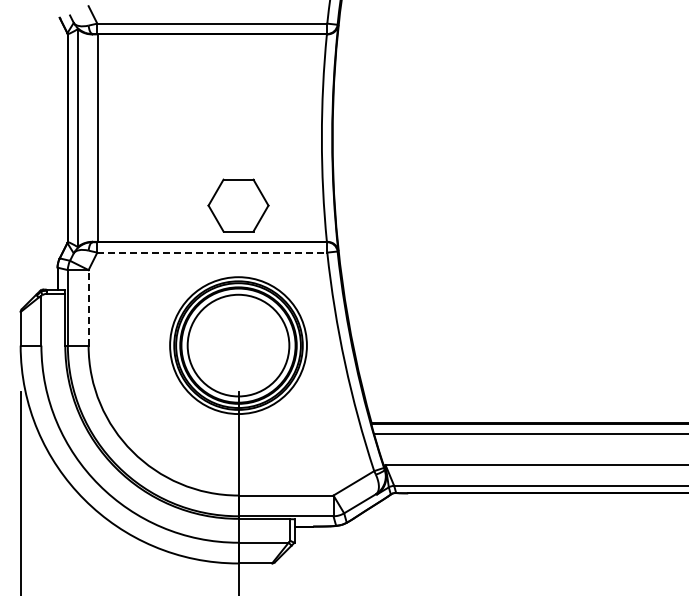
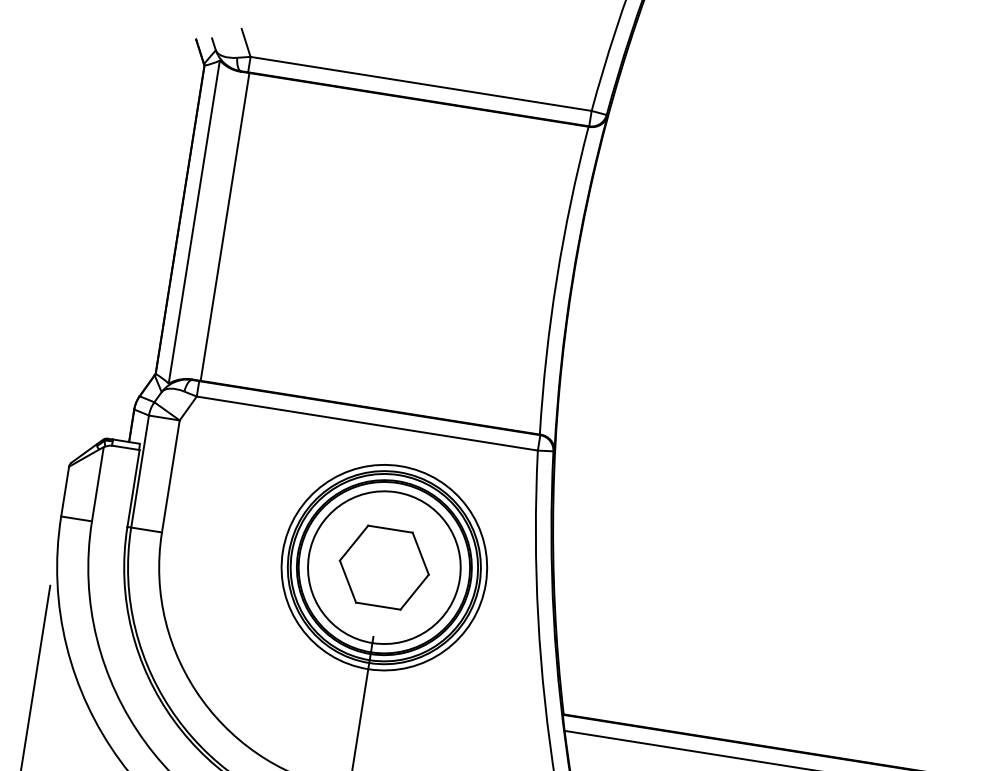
part: (238, 205) -> (384, 567), moved
line: (212, 252) -> (367, 423), dashed -> solid
line: (88, 307) -> (170, 475), dashed -> solid

